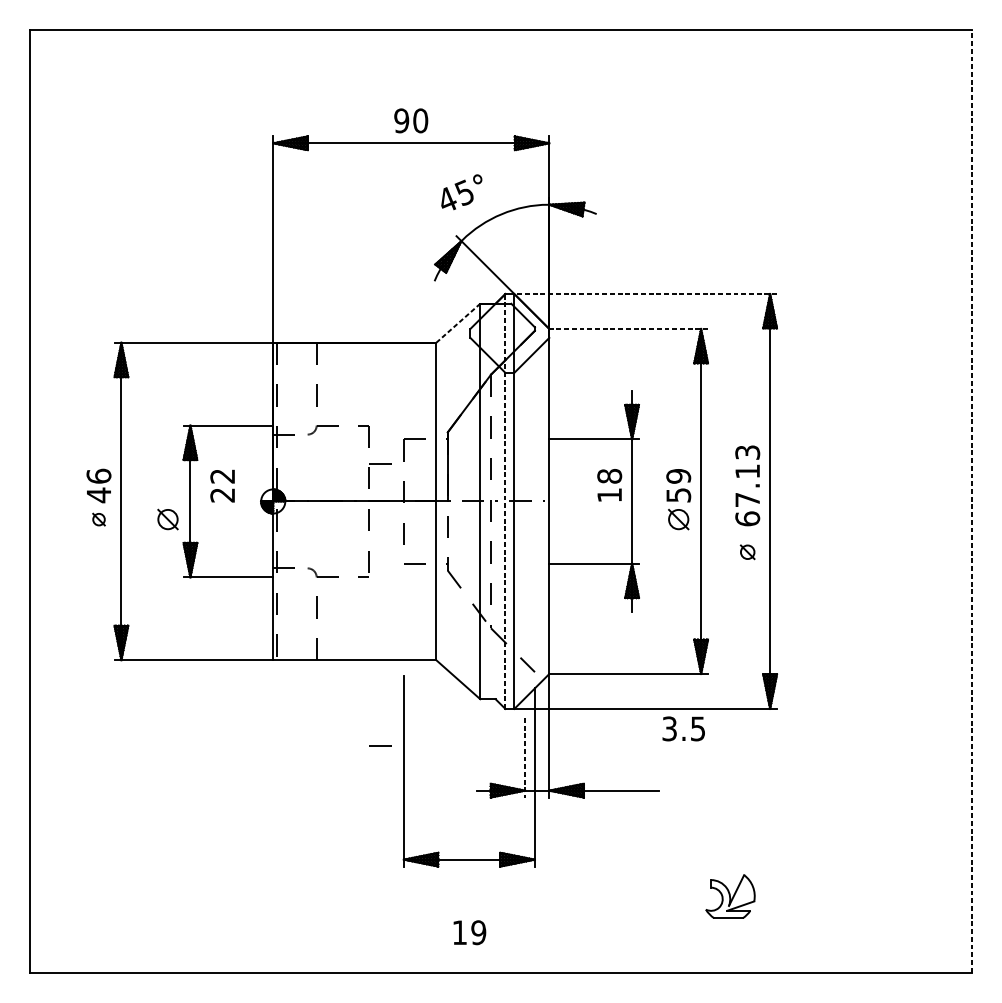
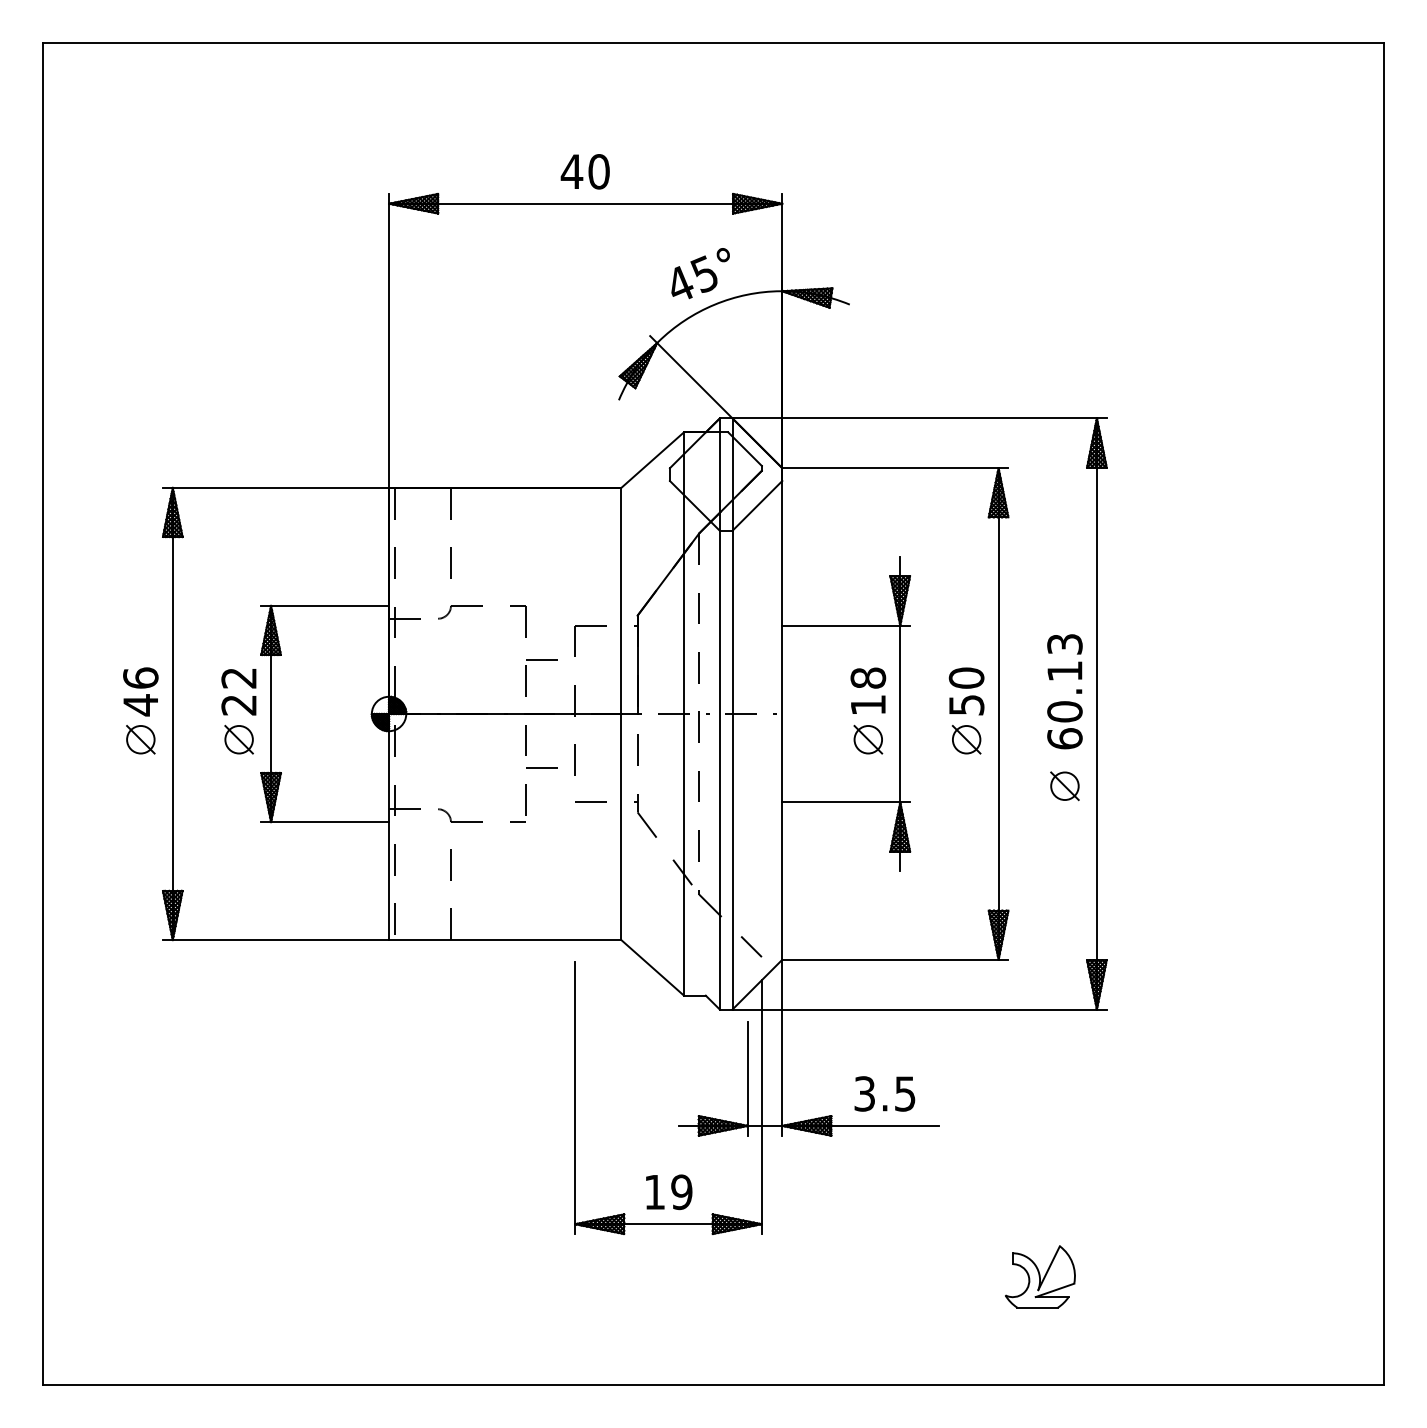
text: (401, 120) -> (571, 171), 90 -> 40
text: (461, 192) -> (700, 273), moved
line: (645, 294) -> (919, 418), dashed -> solid
line: (458, 323) -> (652, 460), dashed -> solid
line: (628, 329) -> (894, 468), dashed -> solid
text: (678, 475) -> (966, 677), 59 -> 50
text: (222, 486) -> (238, 692), moved
text: (747, 499) -> (1064, 711), 67.13 -> 60.13
line: (505, 501) -> (719, 714), dashed -> solid
line: (971, 501) -> (1383, 713), dashed -> solid
part: (98, 519) -> (140, 739), size x1.67
part: (609, 519) -> (868, 739), added
part: (747, 552) -> (1064, 786), size x1.43
text: (683, 728) -> (884, 1093), moved
line: (380, 745) -> (541, 767), moved
line: (524, 758) -> (747, 1079), dashed -> solid
text: (470, 932) -> (669, 1192), moved

